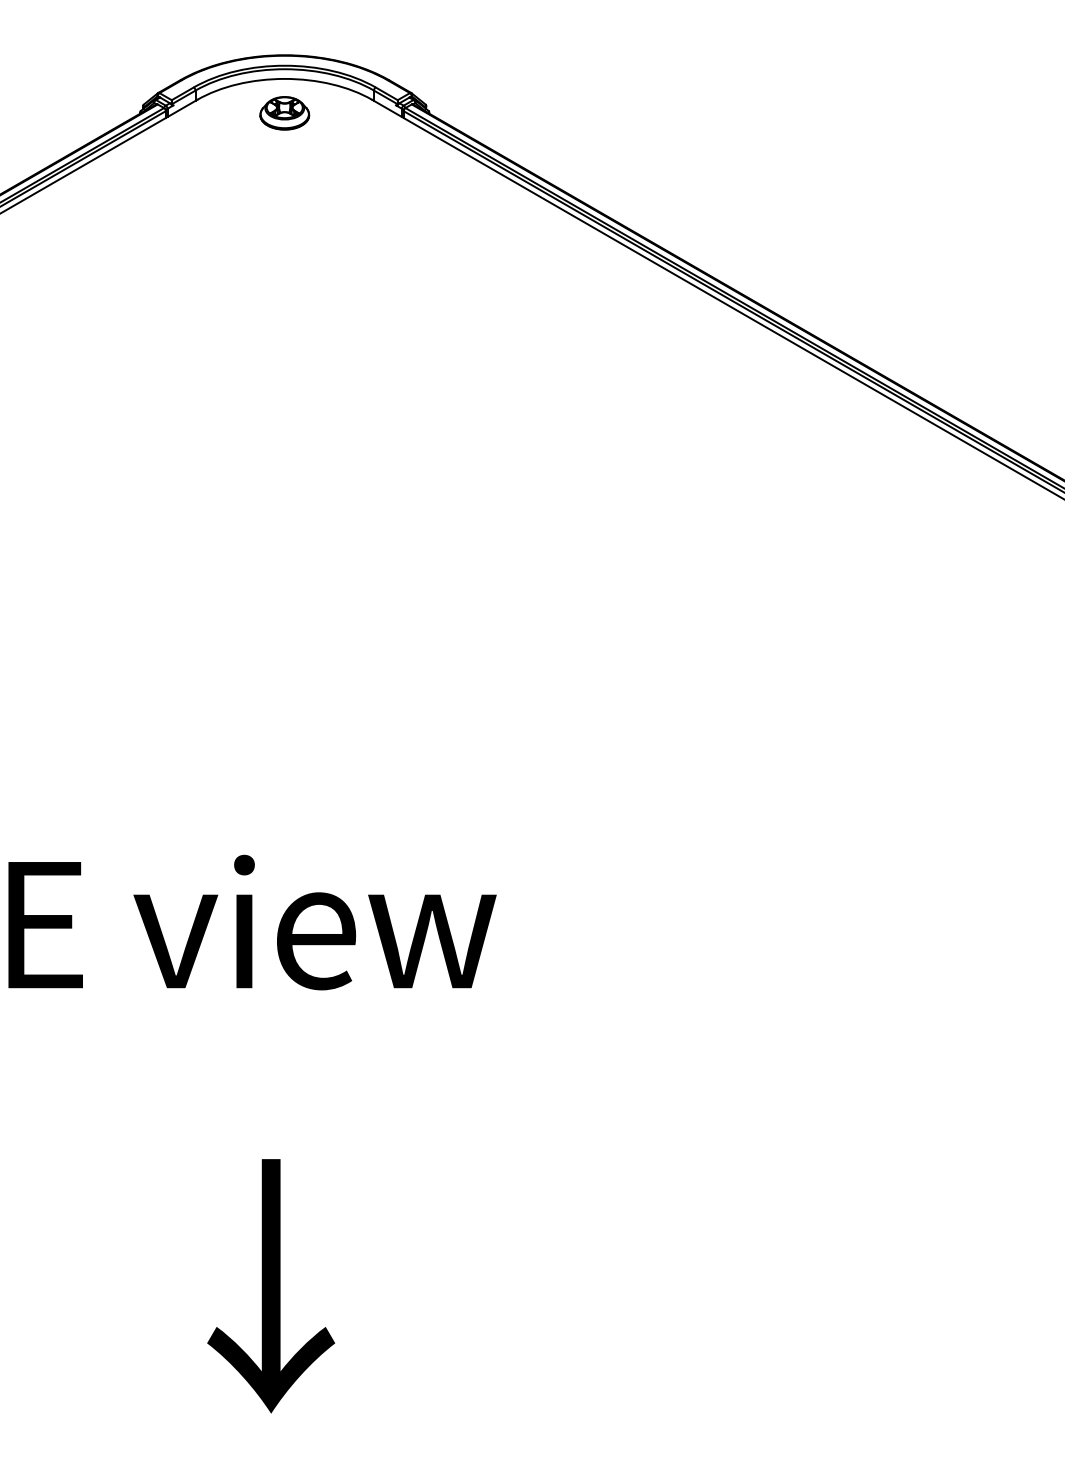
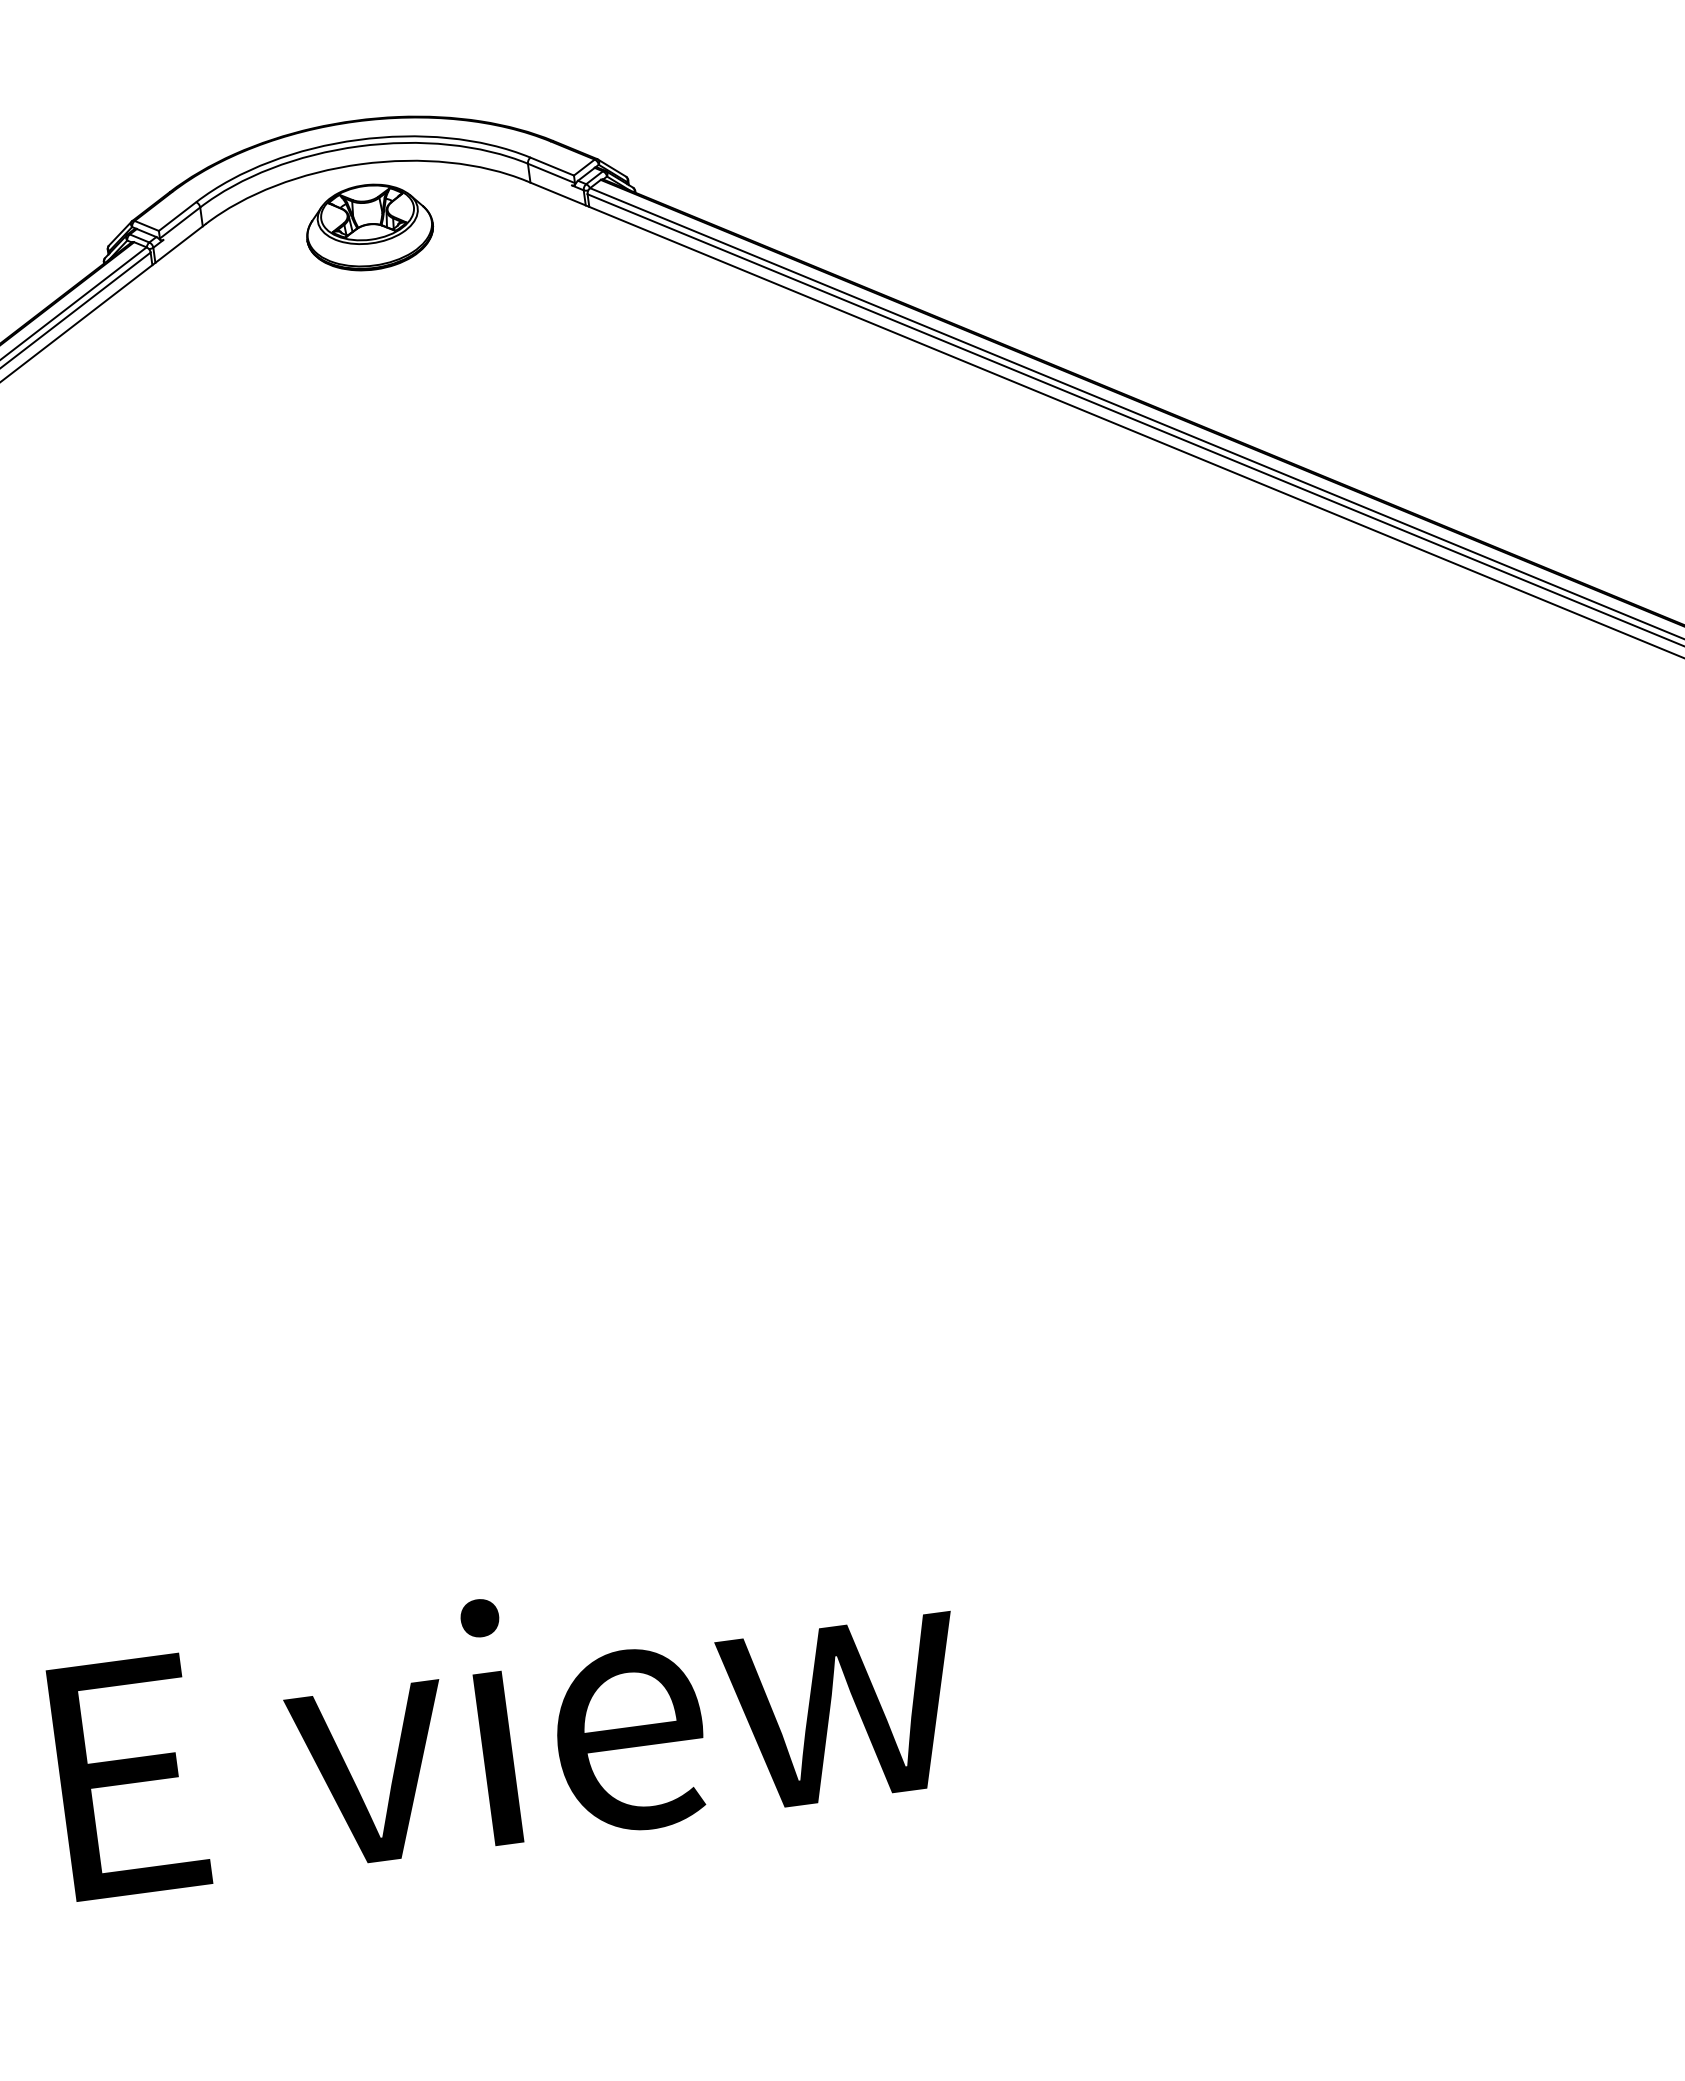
part: (284, 113) -> (369, 227), size x1.4

